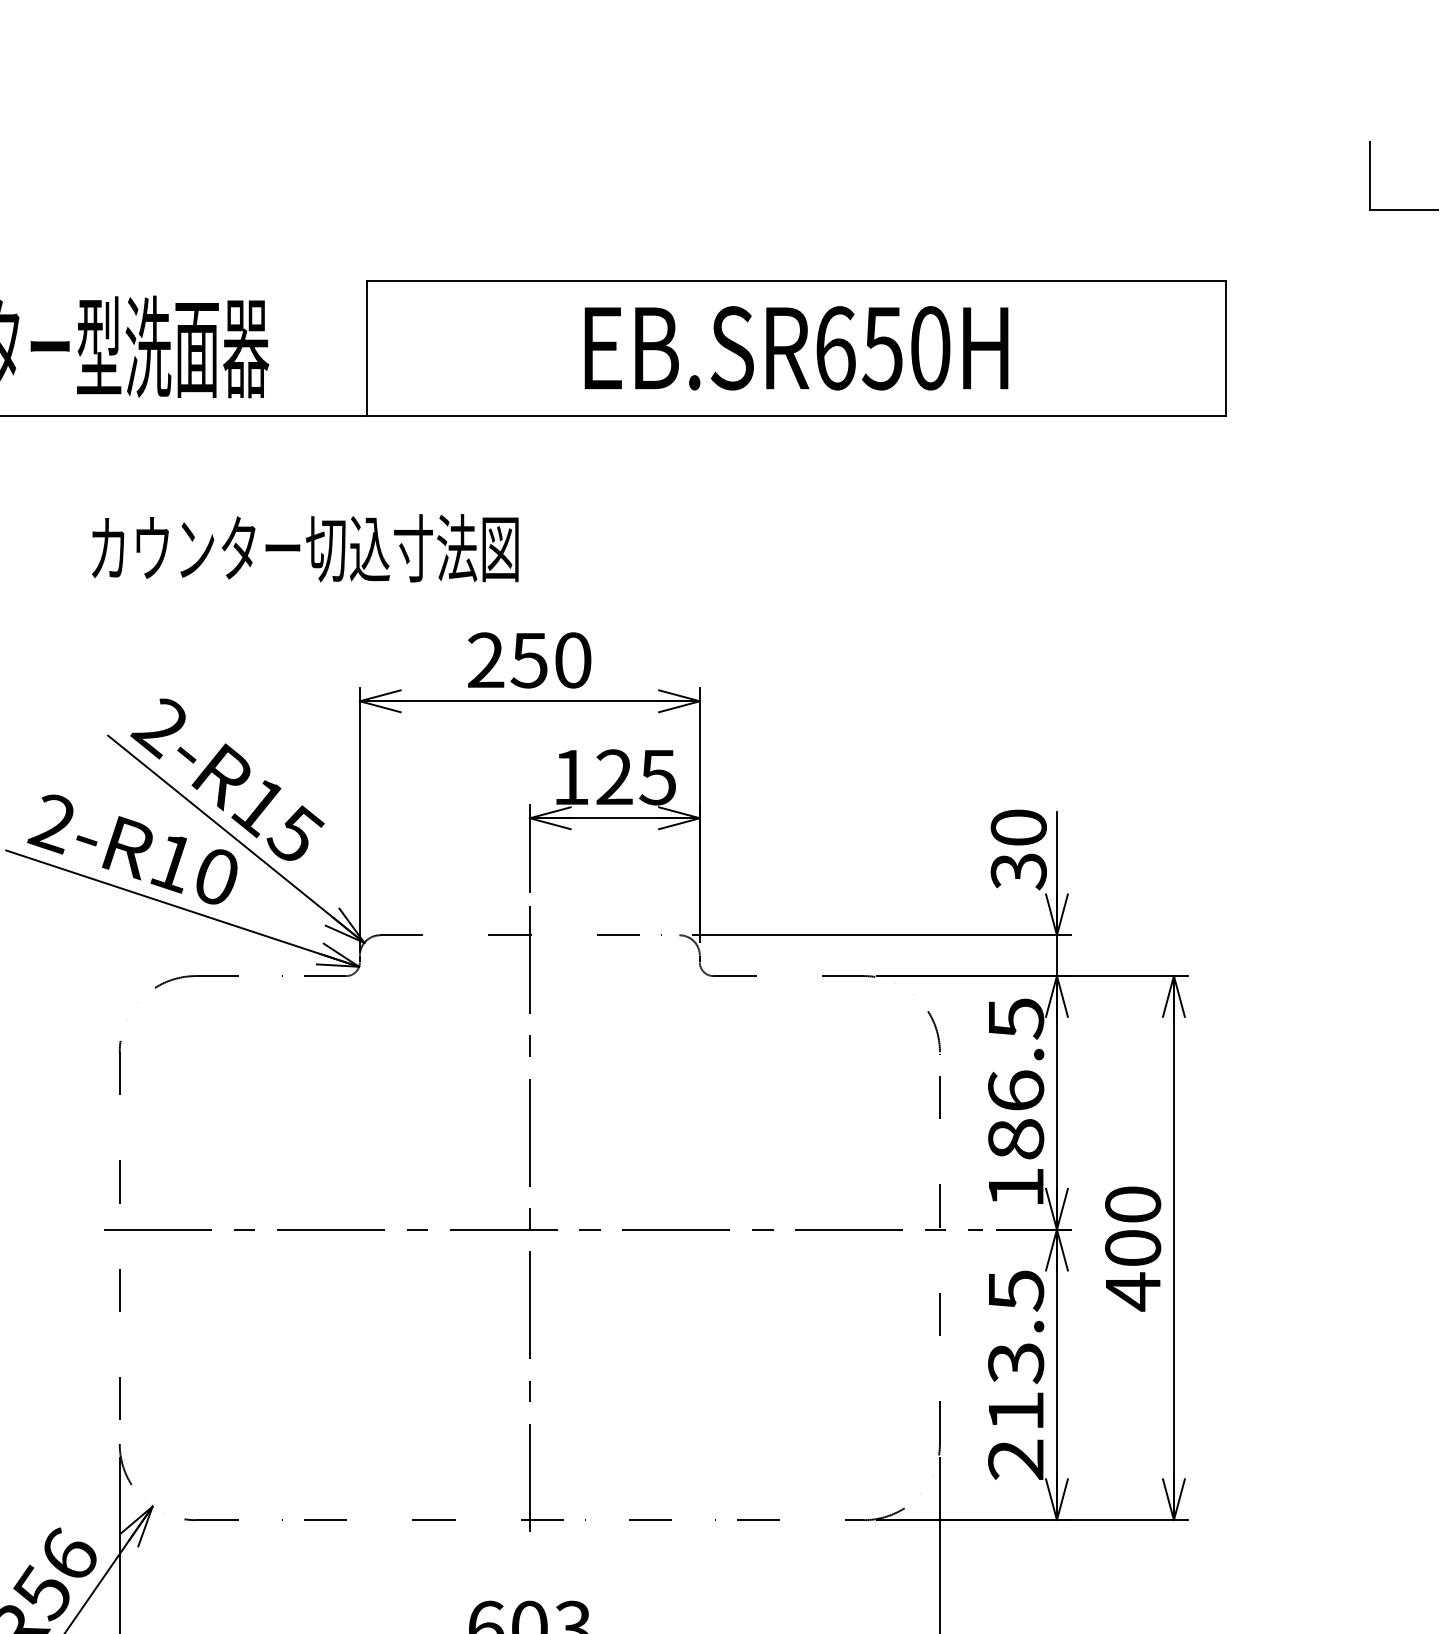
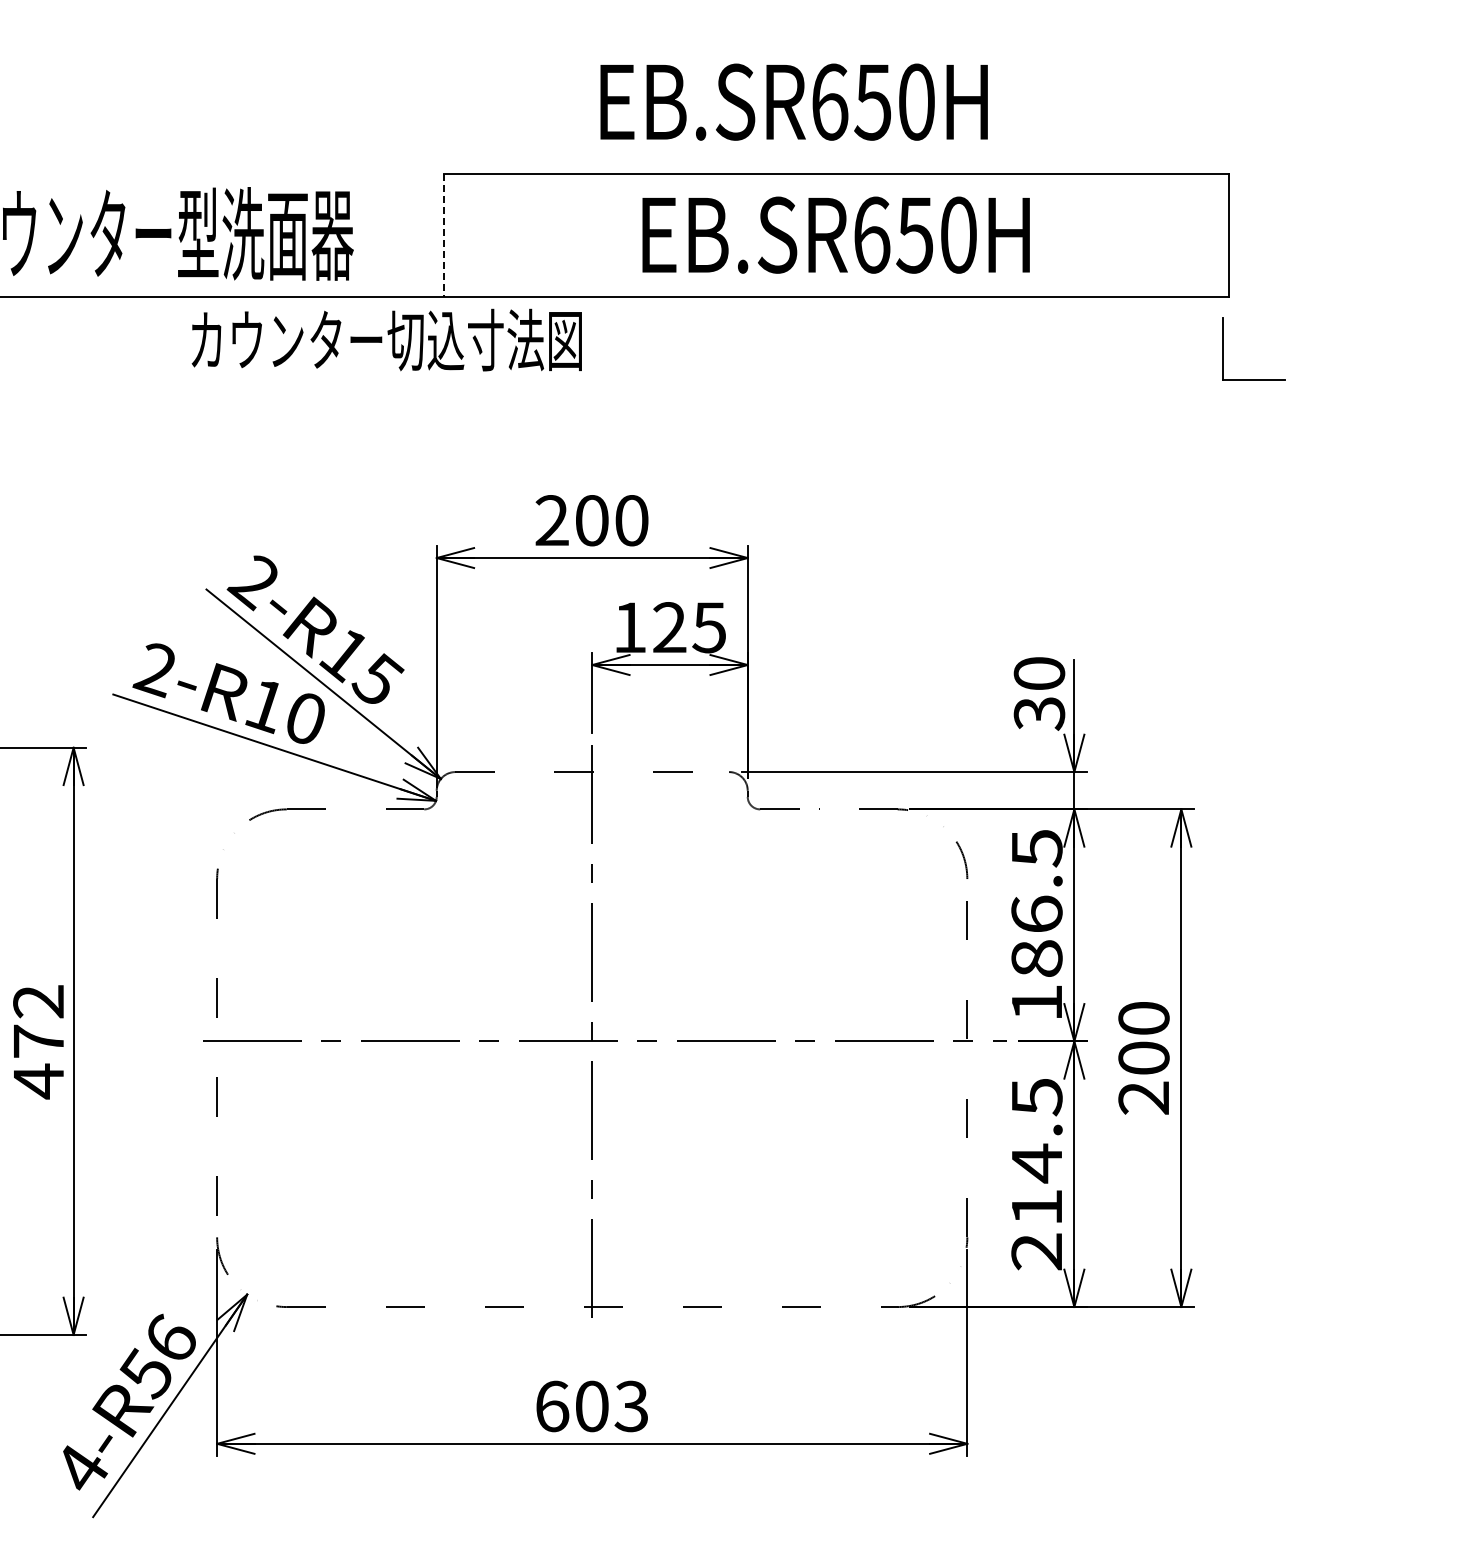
part: (1370, 175) -> (1223, 348), moved
part: (749, 202) -> (793, 101), added
line: (367, 348) -> (443, 235), solid -> dashed
text: (304, 547) -> (386, 339), moved
text: (529, 660) -> (591, 520), 250 -> 200
text: (1132, 1292) -> (1143, 1098), 400 -> 200
text: (1015, 1363) -> (1036, 1163), 213.5 -> 214.5

